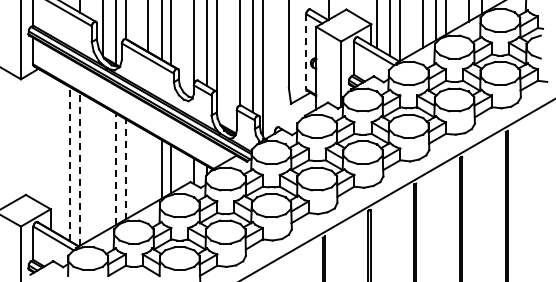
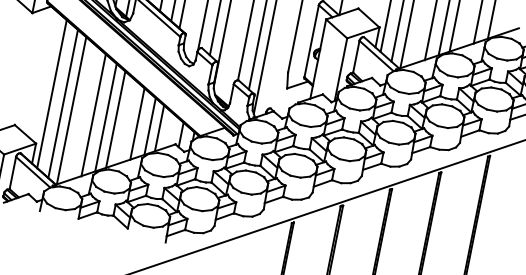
line: (306, 52) -> (311, 42), dashed -> solid
line: (56, 156) -> (51, 94), added
line: (69, 163) -> (62, 103), dashed -> solid
line: (115, 168) -> (106, 116), dashed -> solid
line: (125, 168) -> (115, 118), dashed -> solid
line: (79, 169) -> (71, 110), dashed -> solid
line: (102, 169) -> (93, 115), added
line: (148, 169) -> (137, 124), added

